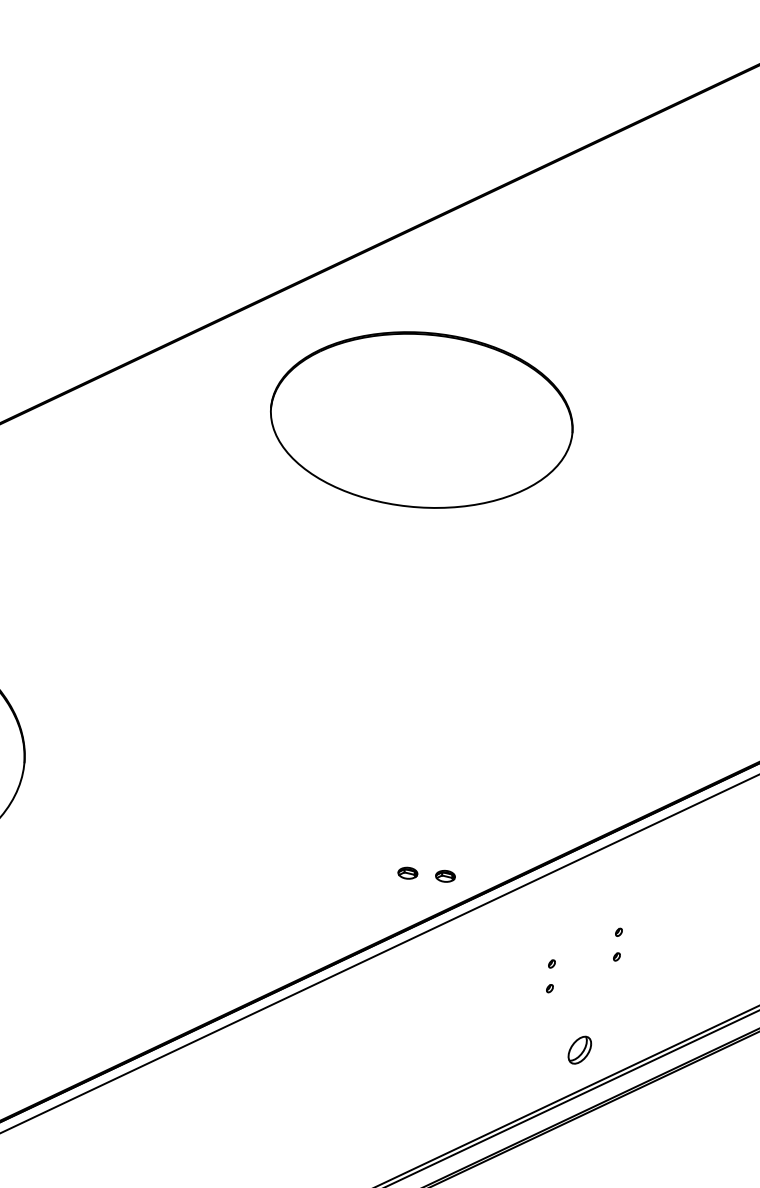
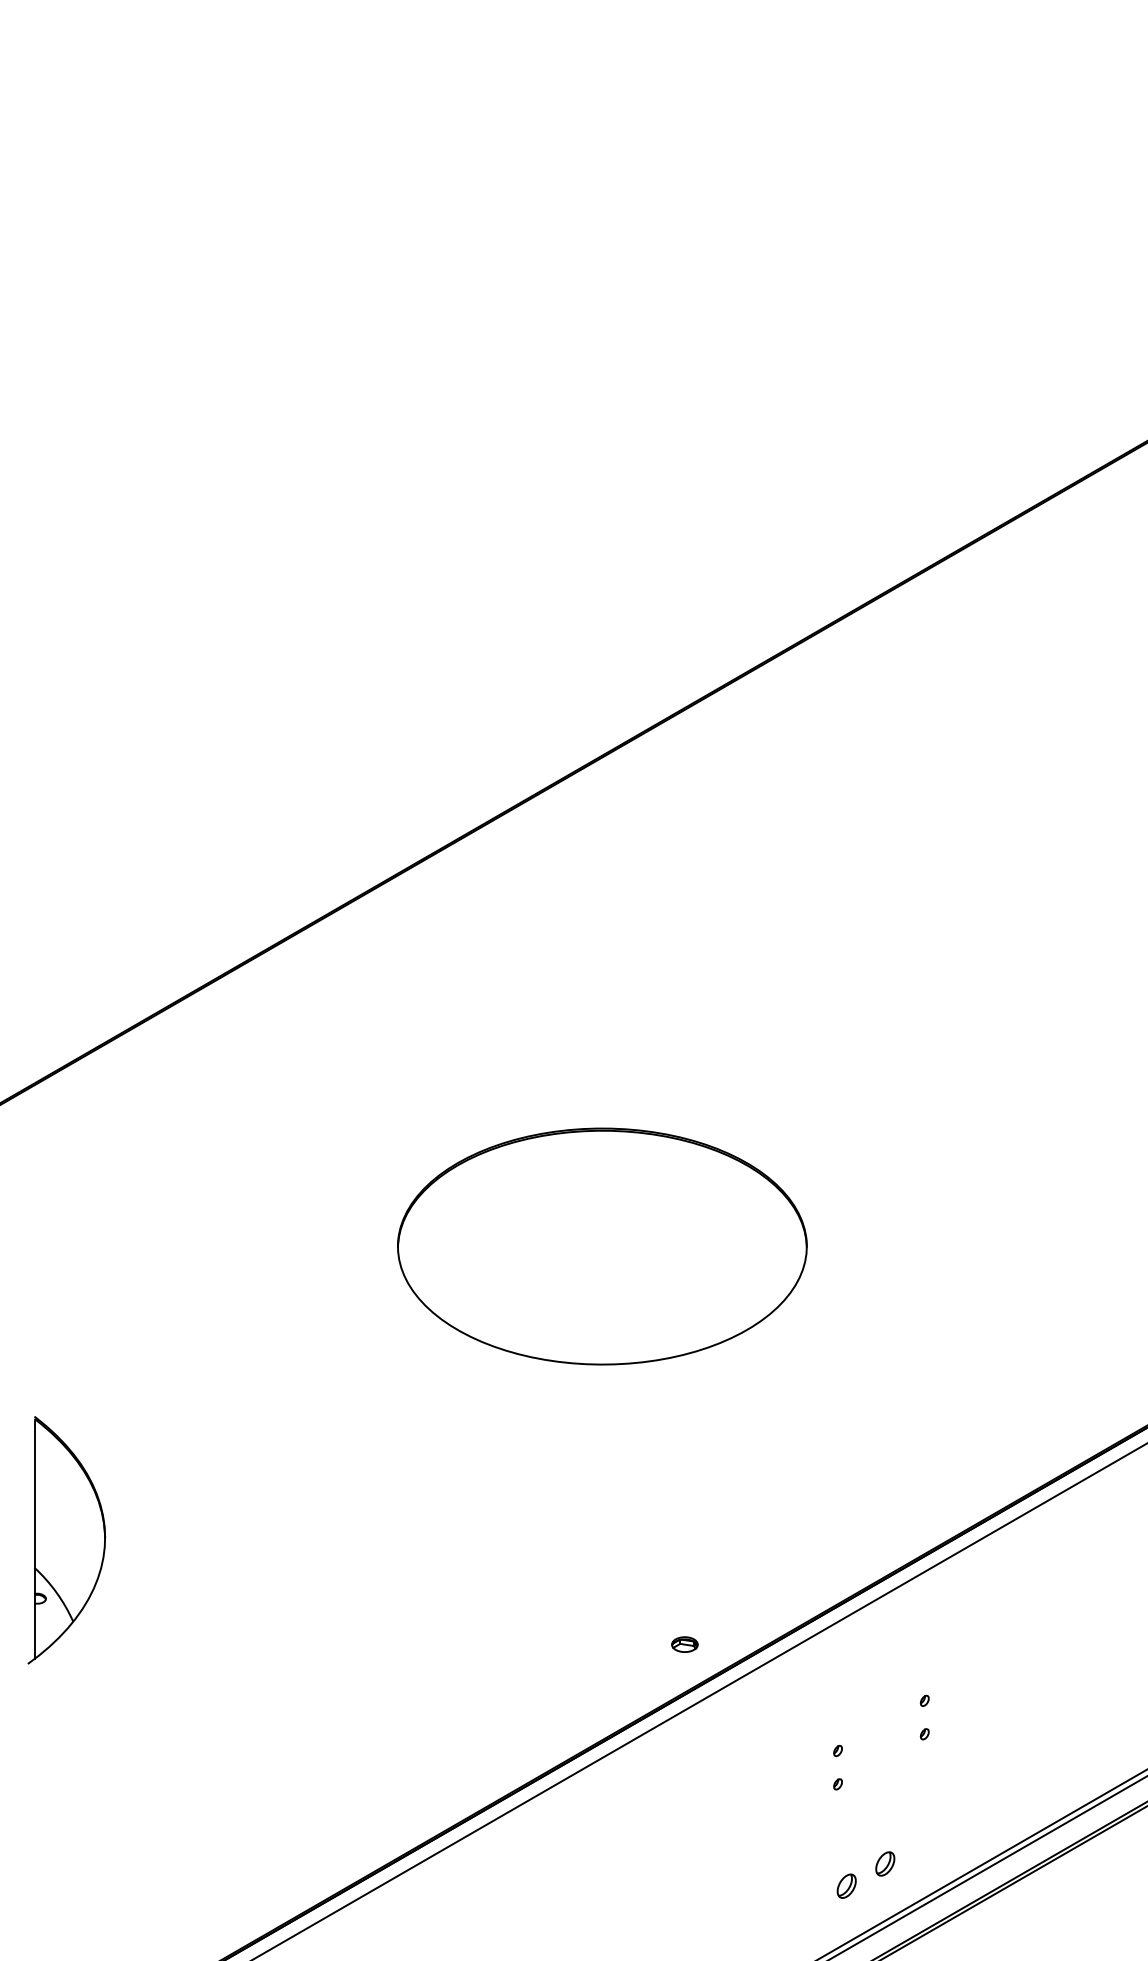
part: (421, 420) -> (602, 1246), moved
part: (407, 873) -> (633, 1644), removed
part: (580, 1049) -> (885, 1863), size x0.62
part: (550, 1063) -> (846, 1885), added

